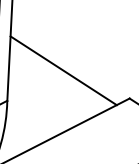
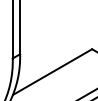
line: (63, 70) -> (52, 34), removed

